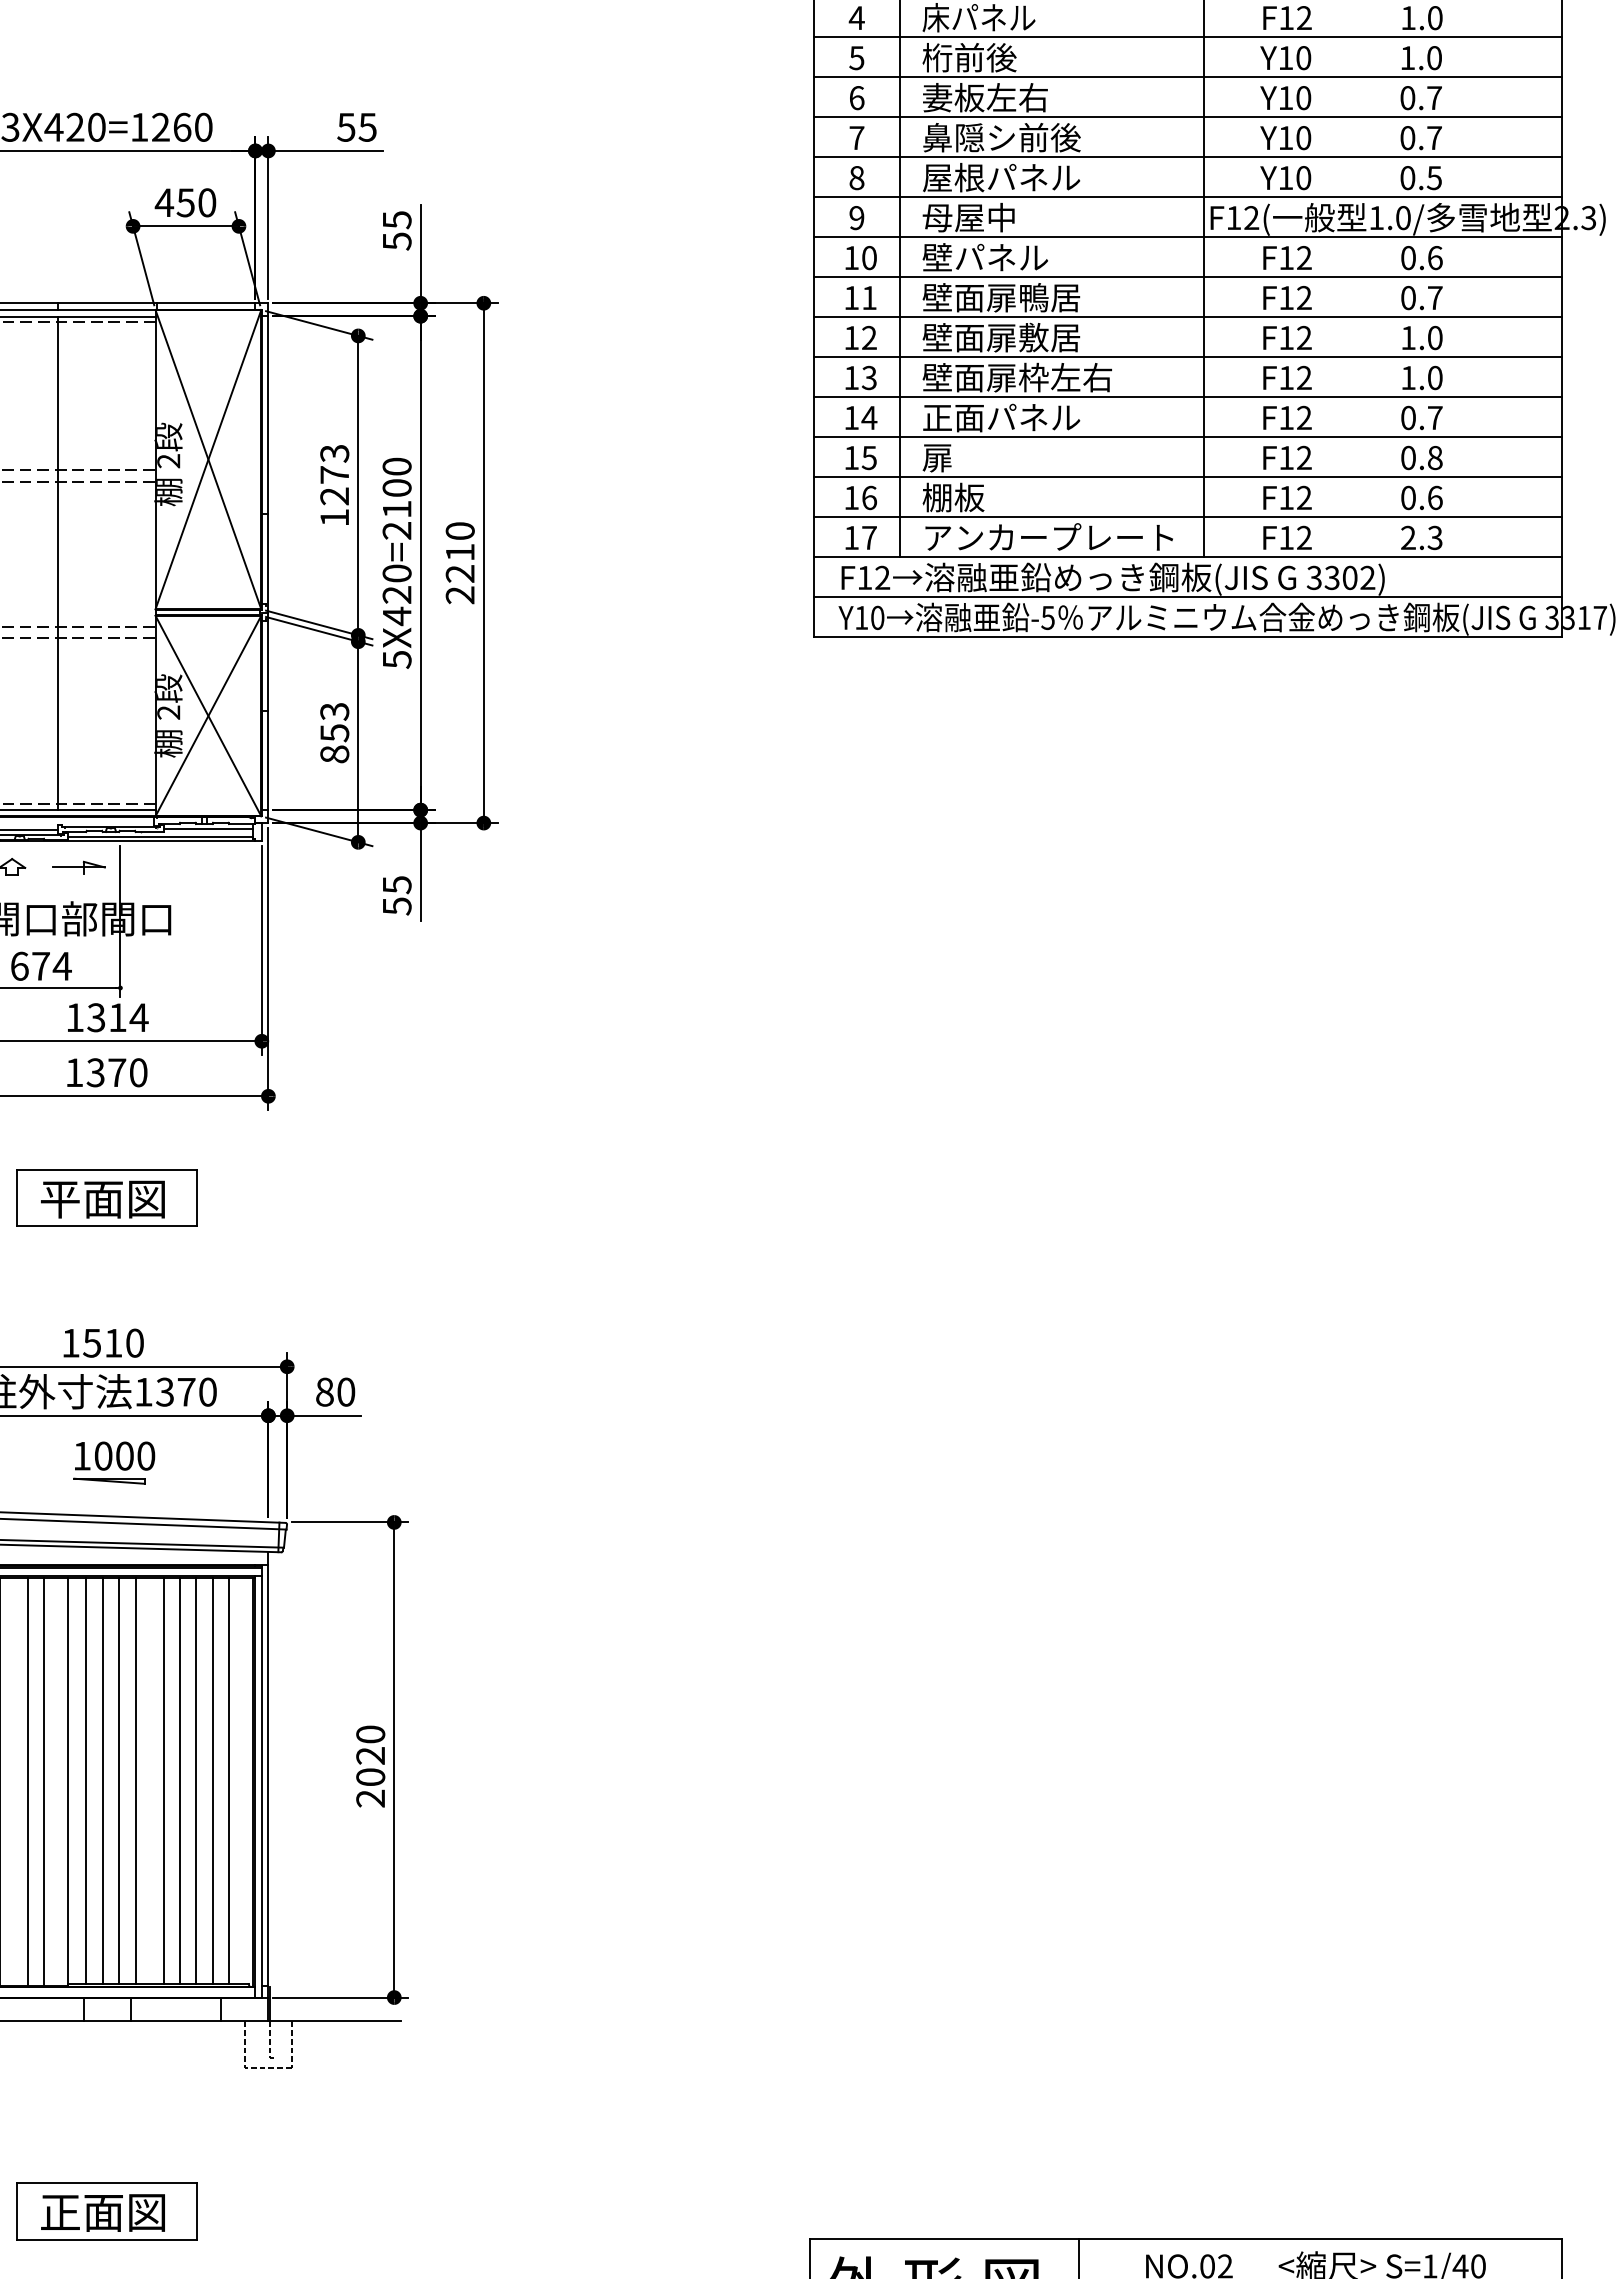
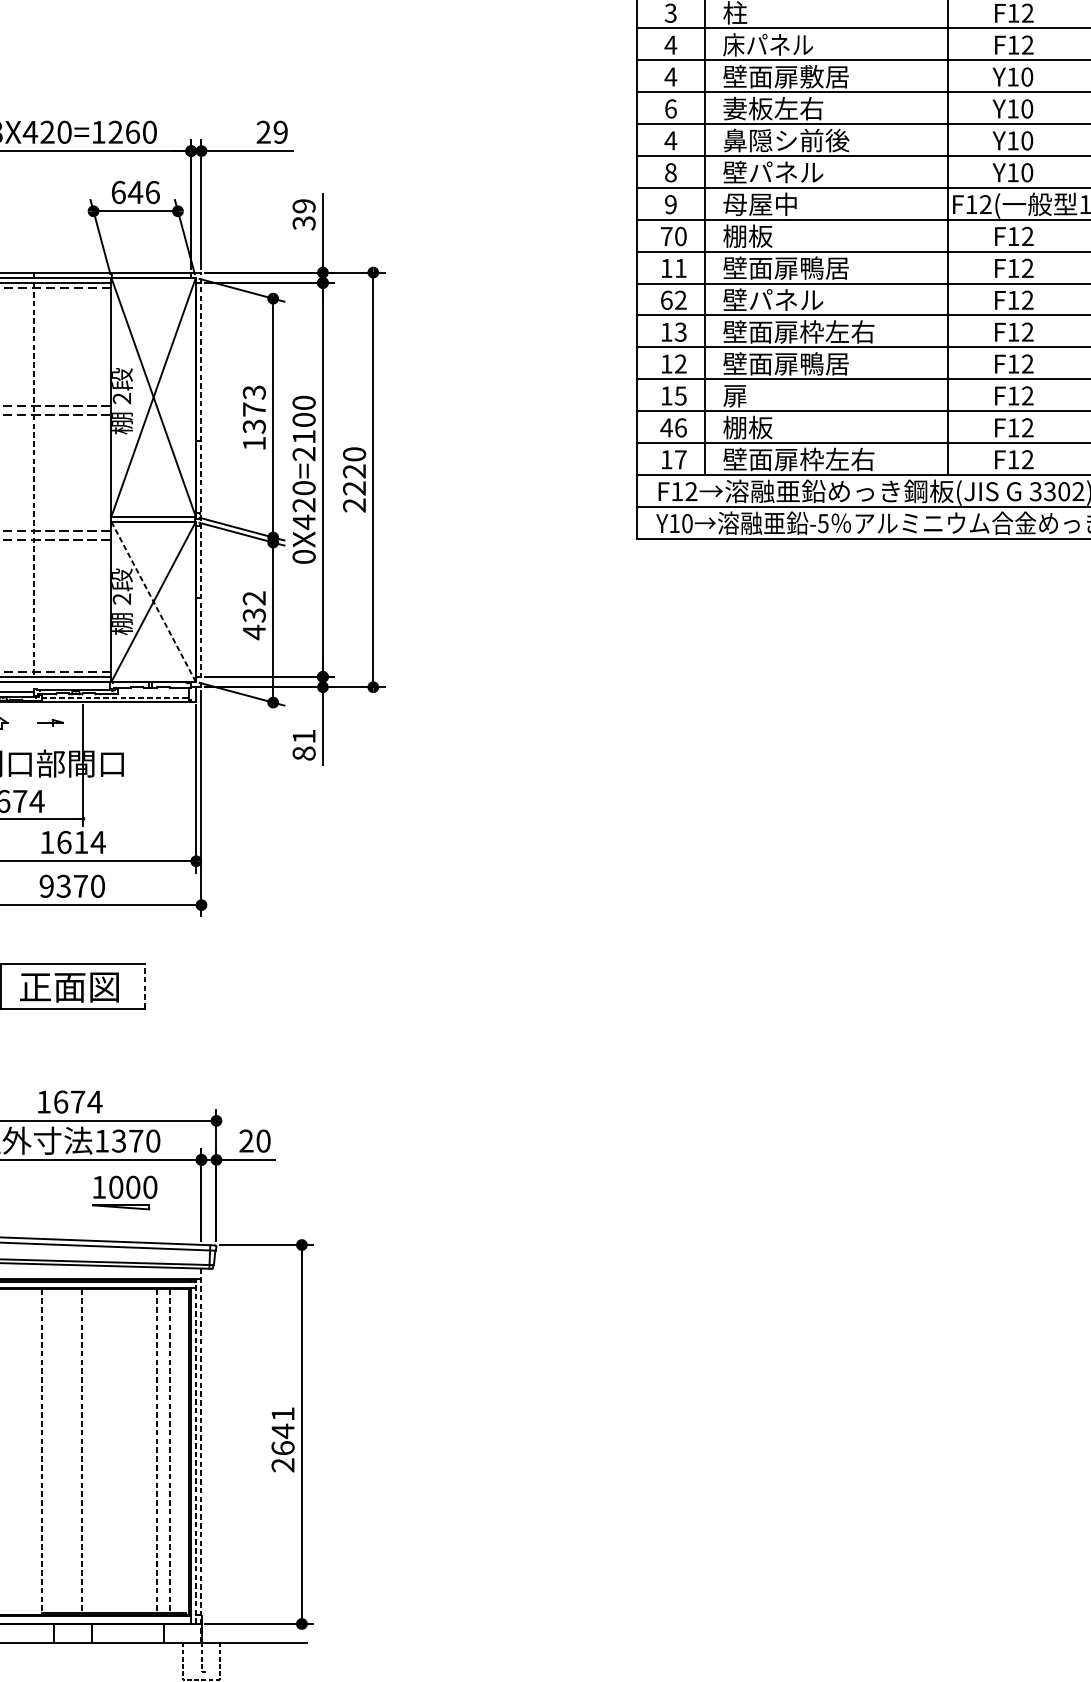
text: (1001, 57) -> (786, 76), 桁前後 -> 壁面扉敷居
text: (856, 58) -> (670, 77), 5 -> 4
text: (356, 126) -> (271, 131), 55 -> 29
text: (856, 137) -> (670, 140), 7 -> 4
text: (1001, 177) -> (786, 172), 屋根パネル -> 壁パネル
text: (185, 202) -> (135, 192), 450 -> 646
text: (396, 230) -> (303, 214), 55 -> 39
text: (851, 257) -> (666, 236), 10 -> 70
text: (985, 257) -> (773, 236), 壁パネル -> 棚板
text: (851, 337) -> (666, 299), 12 -> 62
text: (1017, 337) -> (798, 299), 壁面扉敷居 -> 壁パネル
text: (869, 417) -> (680, 363), 14 -> 12
text: (1001, 417) -> (786, 363), 正面パネル -> 壁面扉鴨居
text: (334, 496) -> (254, 426), 1273 -> 1373
text: (851, 497) -> (666, 427), 16 -> 46
text: (1047, 537) -> (822, 459), アンカープレート -> 壁面扉枠左右
text: (459, 552) -> (353, 471), 2210 -> 2220
line: (57, 563) -> (33, 480), solid -> dashed
line: (268, 563) -> (201, 480), solid -> dashed
text: (396, 659) -> (303, 556), 5X420=2100 -> 0X420=2100
line: (208, 716) -> (153, 602), solid -> dashed
text: (334, 733) -> (254, 615), 853 -> 432
line: (207, 828) -> (152, 691), removed
line: (160, 836) -> (115, 697), solid -> dashed
part: (78, 867) -> (50, 722), size x0.6
text: (396, 895) -> (303, 744), 55 -> 81
text: (96, 1017) -> (64, 842), 1314 -> 1614
text: (74, 1072) -> (46, 886), 1370 -> 9370
line: (197, 1197) -> (144, 985), solid -> dashed
text: (59, 1199) -> (34, 987), 平面図 -> 正面図
text: (113, 1342) -> (77, 1101), 1510 -> 1674
text: (324, 1391) -> (246, 1140), 80 -> 20
part: (114, 1462) -> (124, 1192), moved
text: (370, 1755) -> (282, 1430), 2020 -> 2641
line: (28, 1781) -> (10, 1451), removed
line: (44, 1781) -> (22, 1451), removed
line: (86, 1781) -> (56, 1451), removed
line: (102, 1781) -> (69, 1451), removed
line: (119, 1781) -> (82, 1451), solid -> dashed
line: (135, 1781) -> (95, 1451), removed
line: (163, 1781) -> (117, 1451), removed
line: (179, 1781) -> (130, 1451), removed
line: (196, 1781) -> (144, 1451), removed
line: (212, 1781) -> (156, 1451), solid -> dashed
line: (229, 1781) -> (170, 1451), solid -> dashed
line: (261, 1781) -> (195, 1451), solid -> dashed
line: (68, 1782) -> (42, 1452), solid -> dashed
line: (268, 1786) -> (201, 1455), solid -> dashed

